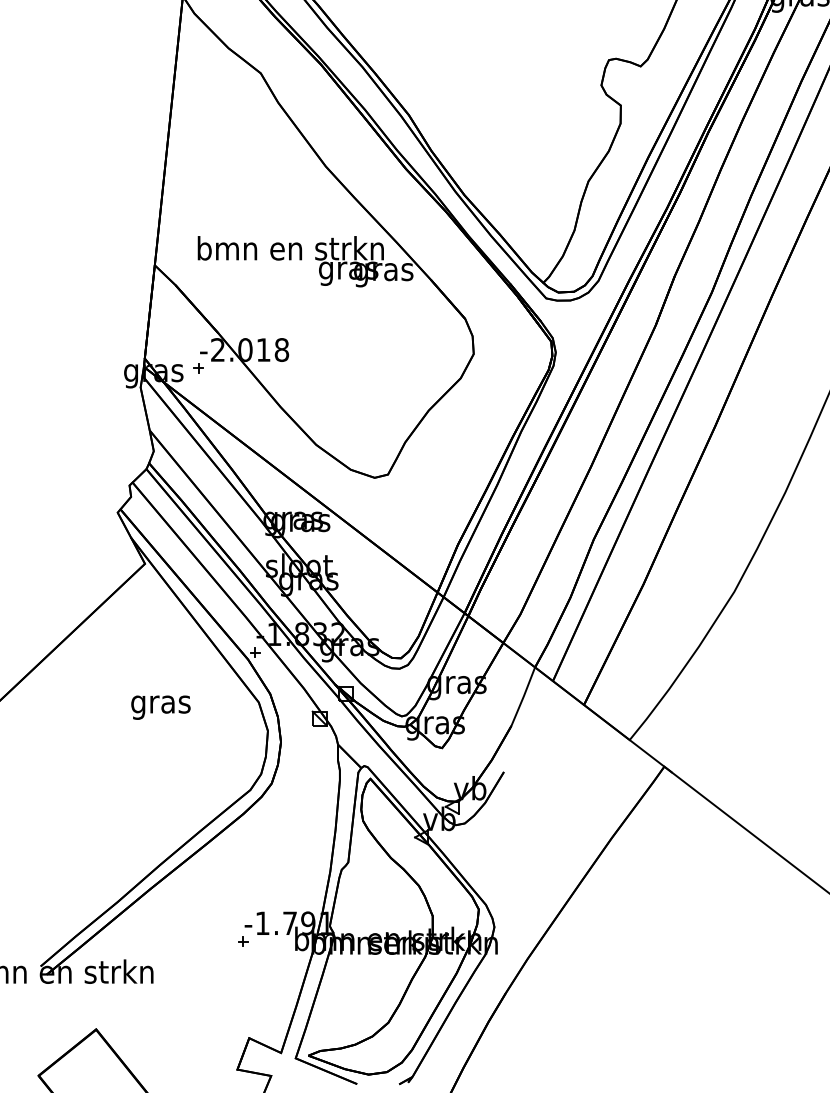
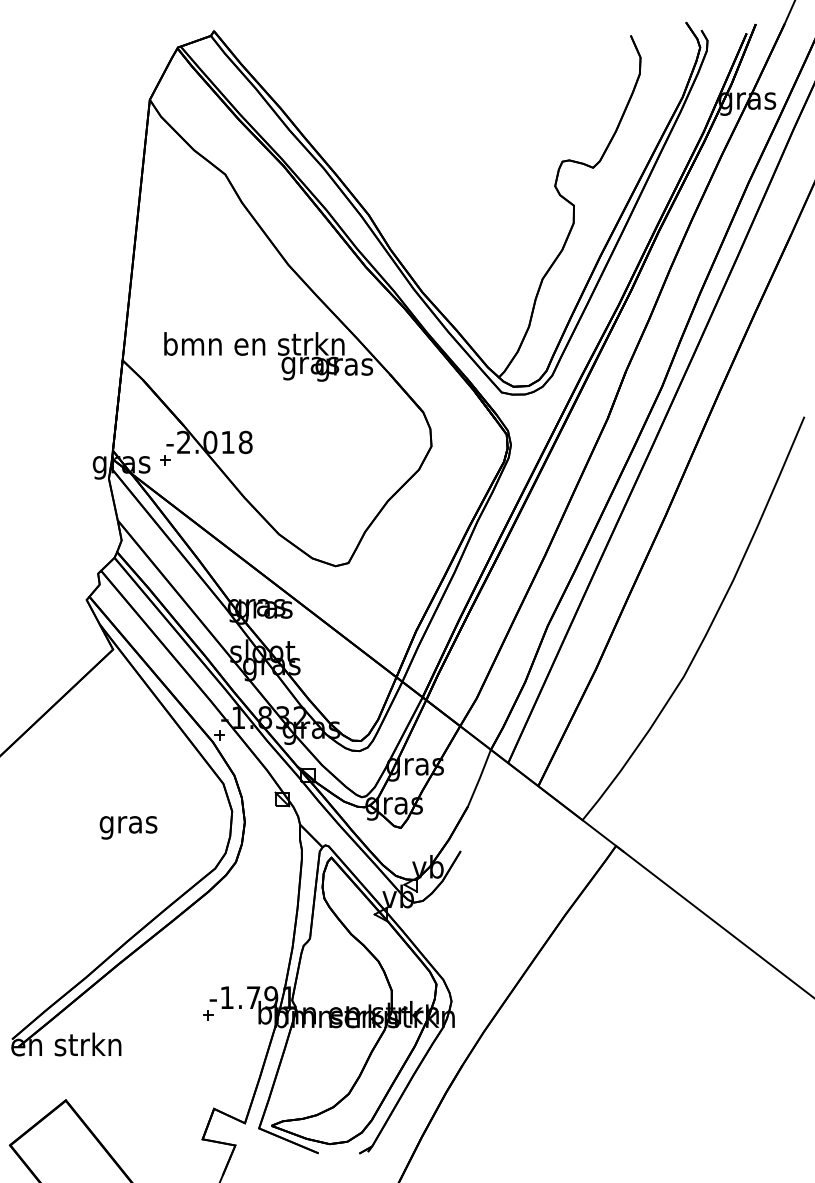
text: (160, 707) -> (128, 827), moved

